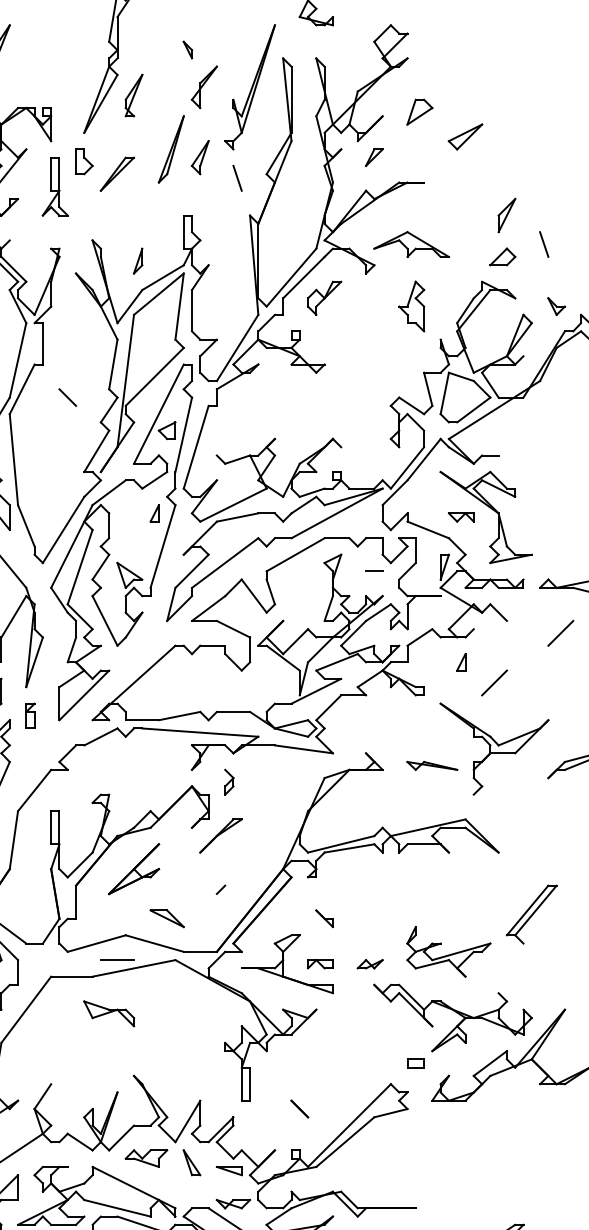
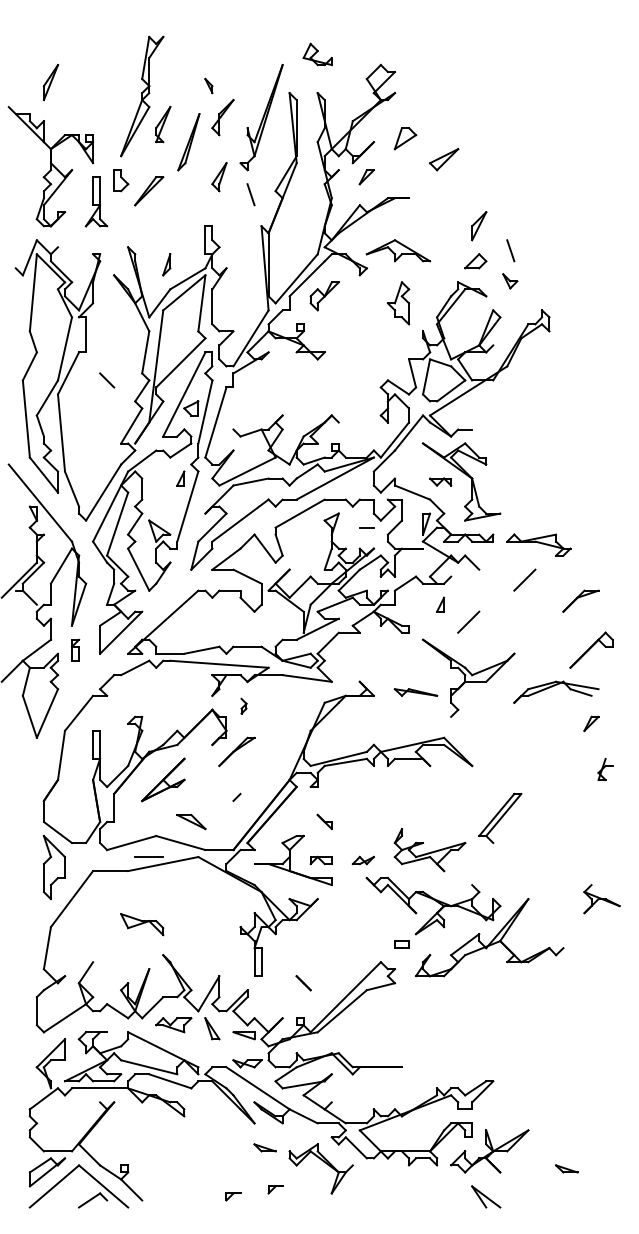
part: (170, 149) -> (188, 142), moved
part: (556, 306) -> (510, 281), moved
part: (228, 781) -> (243, 705), size x0.7
part: (109, 1013) -> (142, 924), moved

